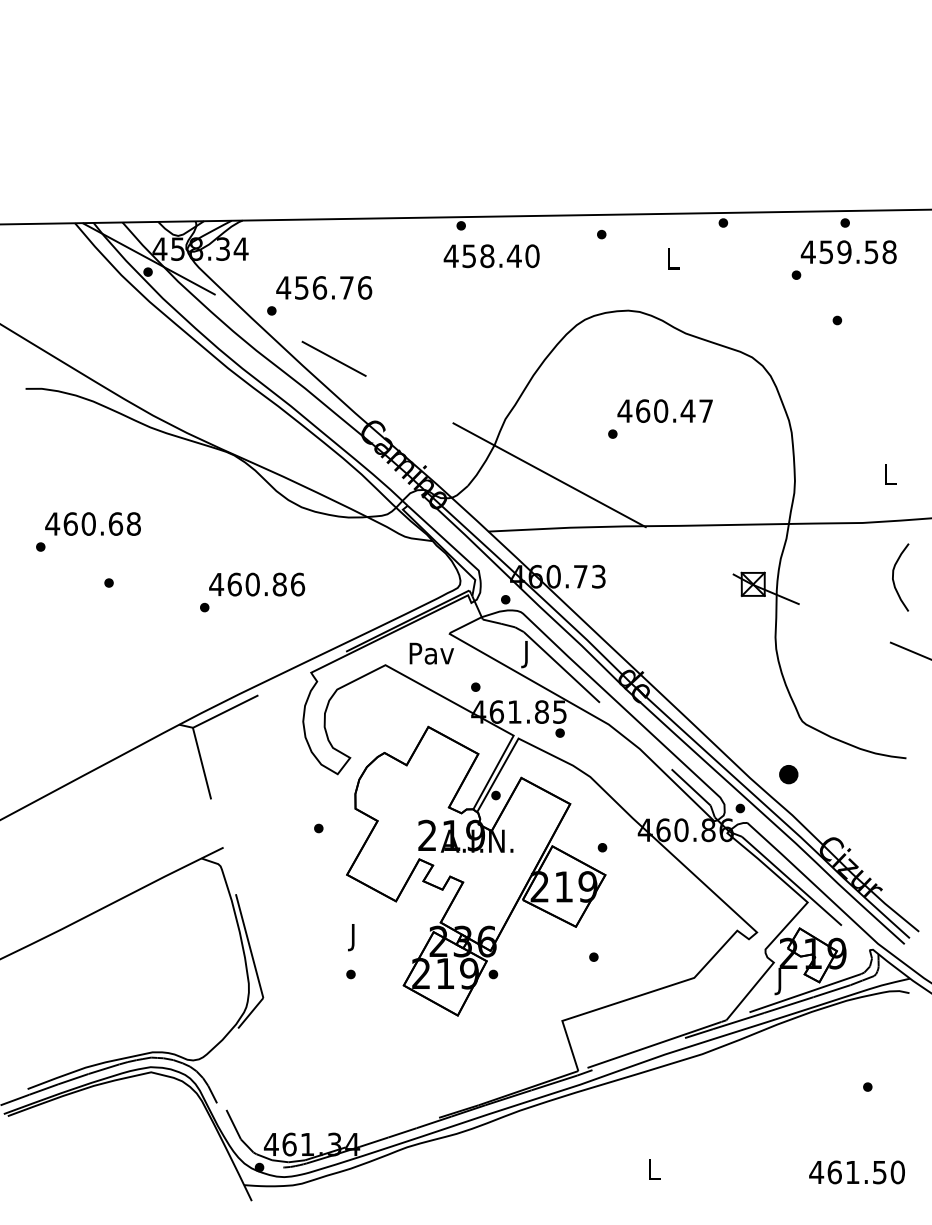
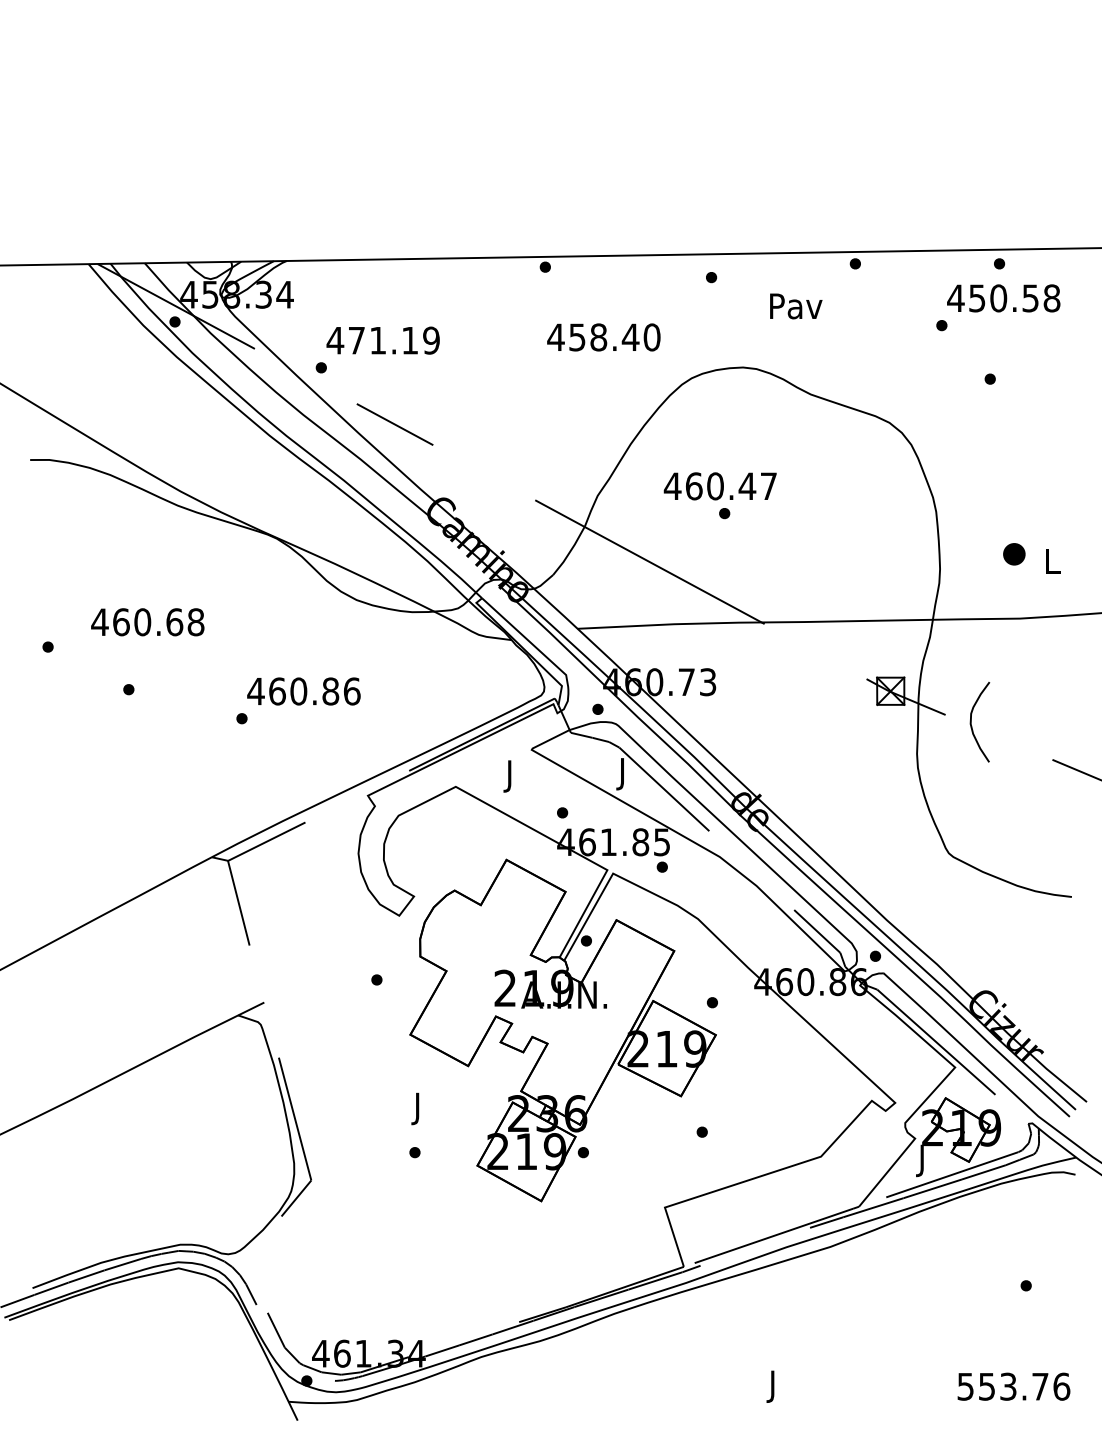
text: (844, 252) -> (998, 298), 459.58 -> 450.58
text: (491, 256) -> (603, 337), moved
text: (673, 258) -> (796, 305), L -> Pav
text: (333, 287) -> (394, 340), 456.76 -> 471.19
text: (664, 410) -> (719, 485), moved
text: (92, 523) -> (147, 621), moved
curve: (894, 580) -> (972, 725), moved
text: (431, 656) -> (510, 776), Pav -> J
part: (788, 774) -> (1014, 554), moved
text: (654, 1172) -> (773, 1386), L -> J
text: (857, 1172) -> (1014, 1386), 461.50 -> 553.76

